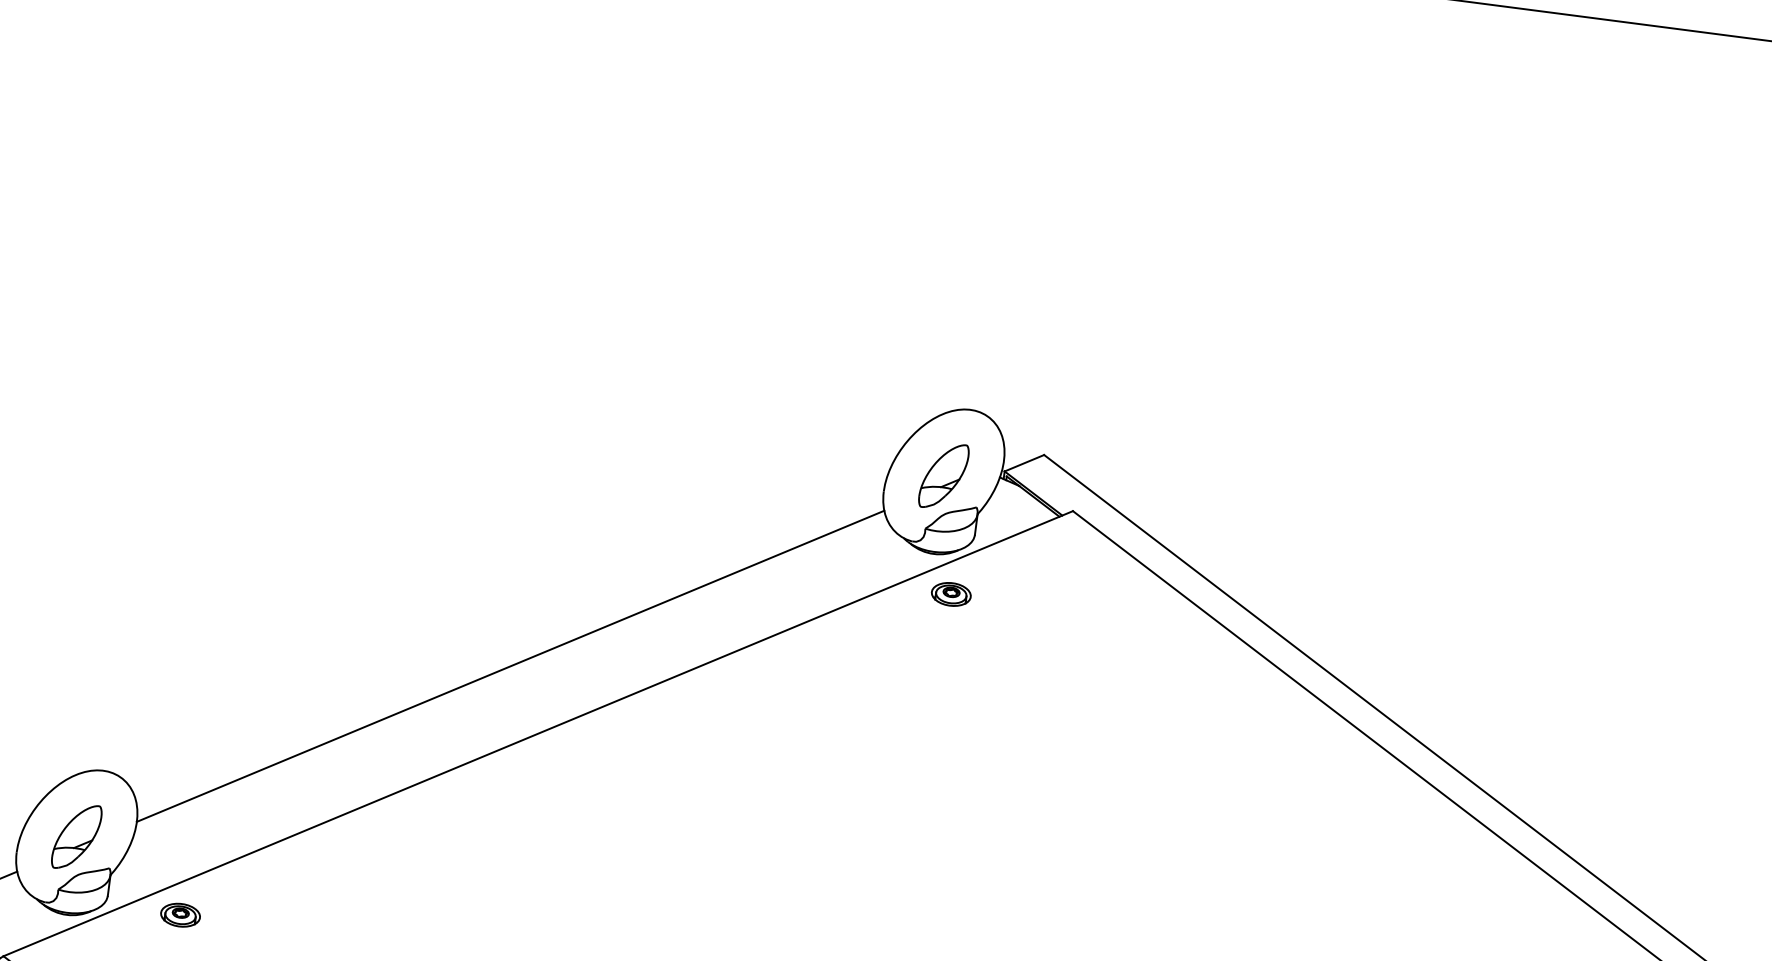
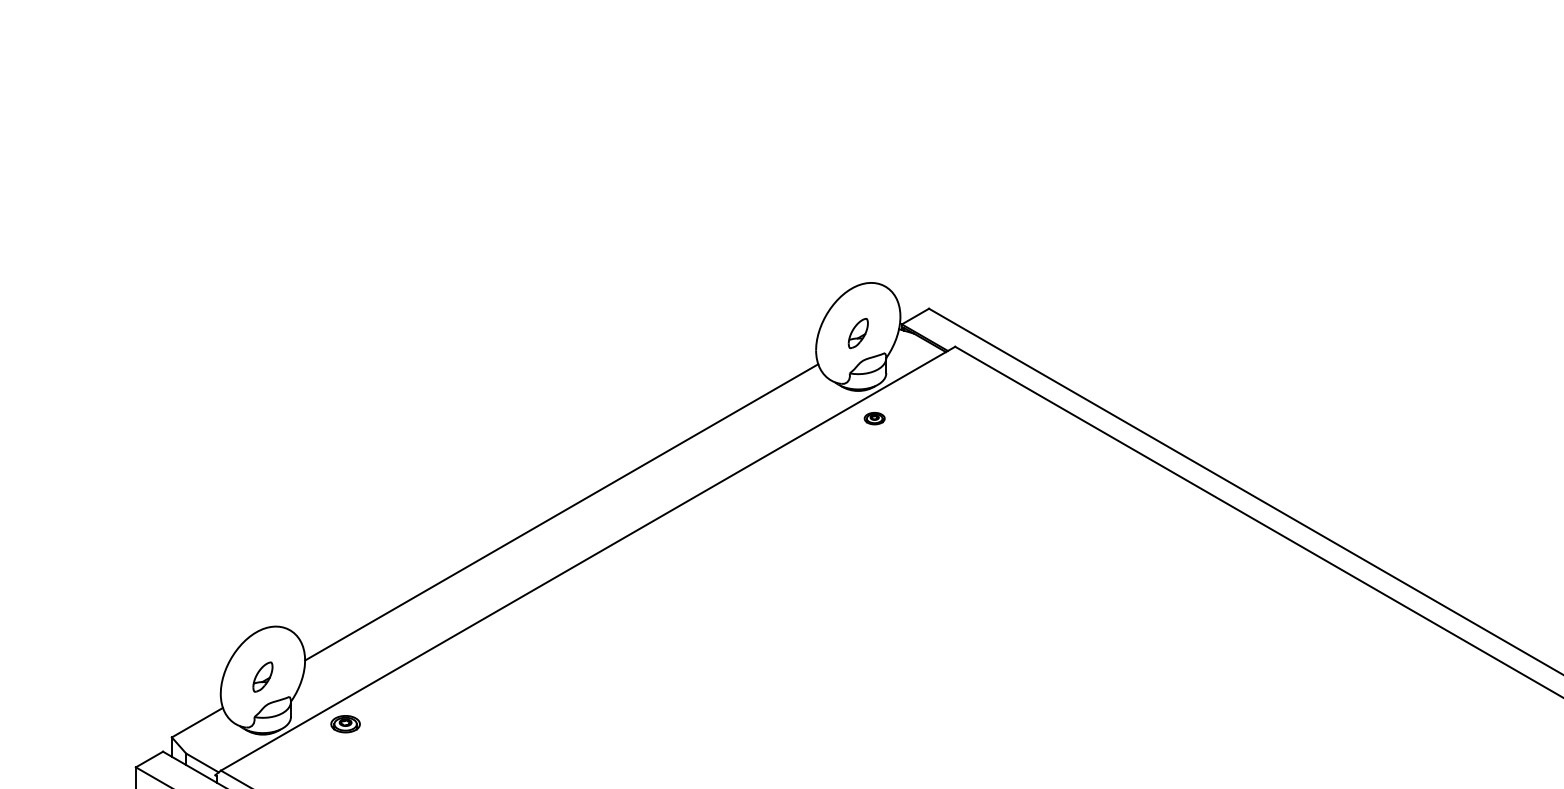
part: (944, 476) -> (858, 333), size x0.6
part: (950, 594) -> (874, 418), size x0.7
part: (76, 836) -> (262, 676), size x0.6

